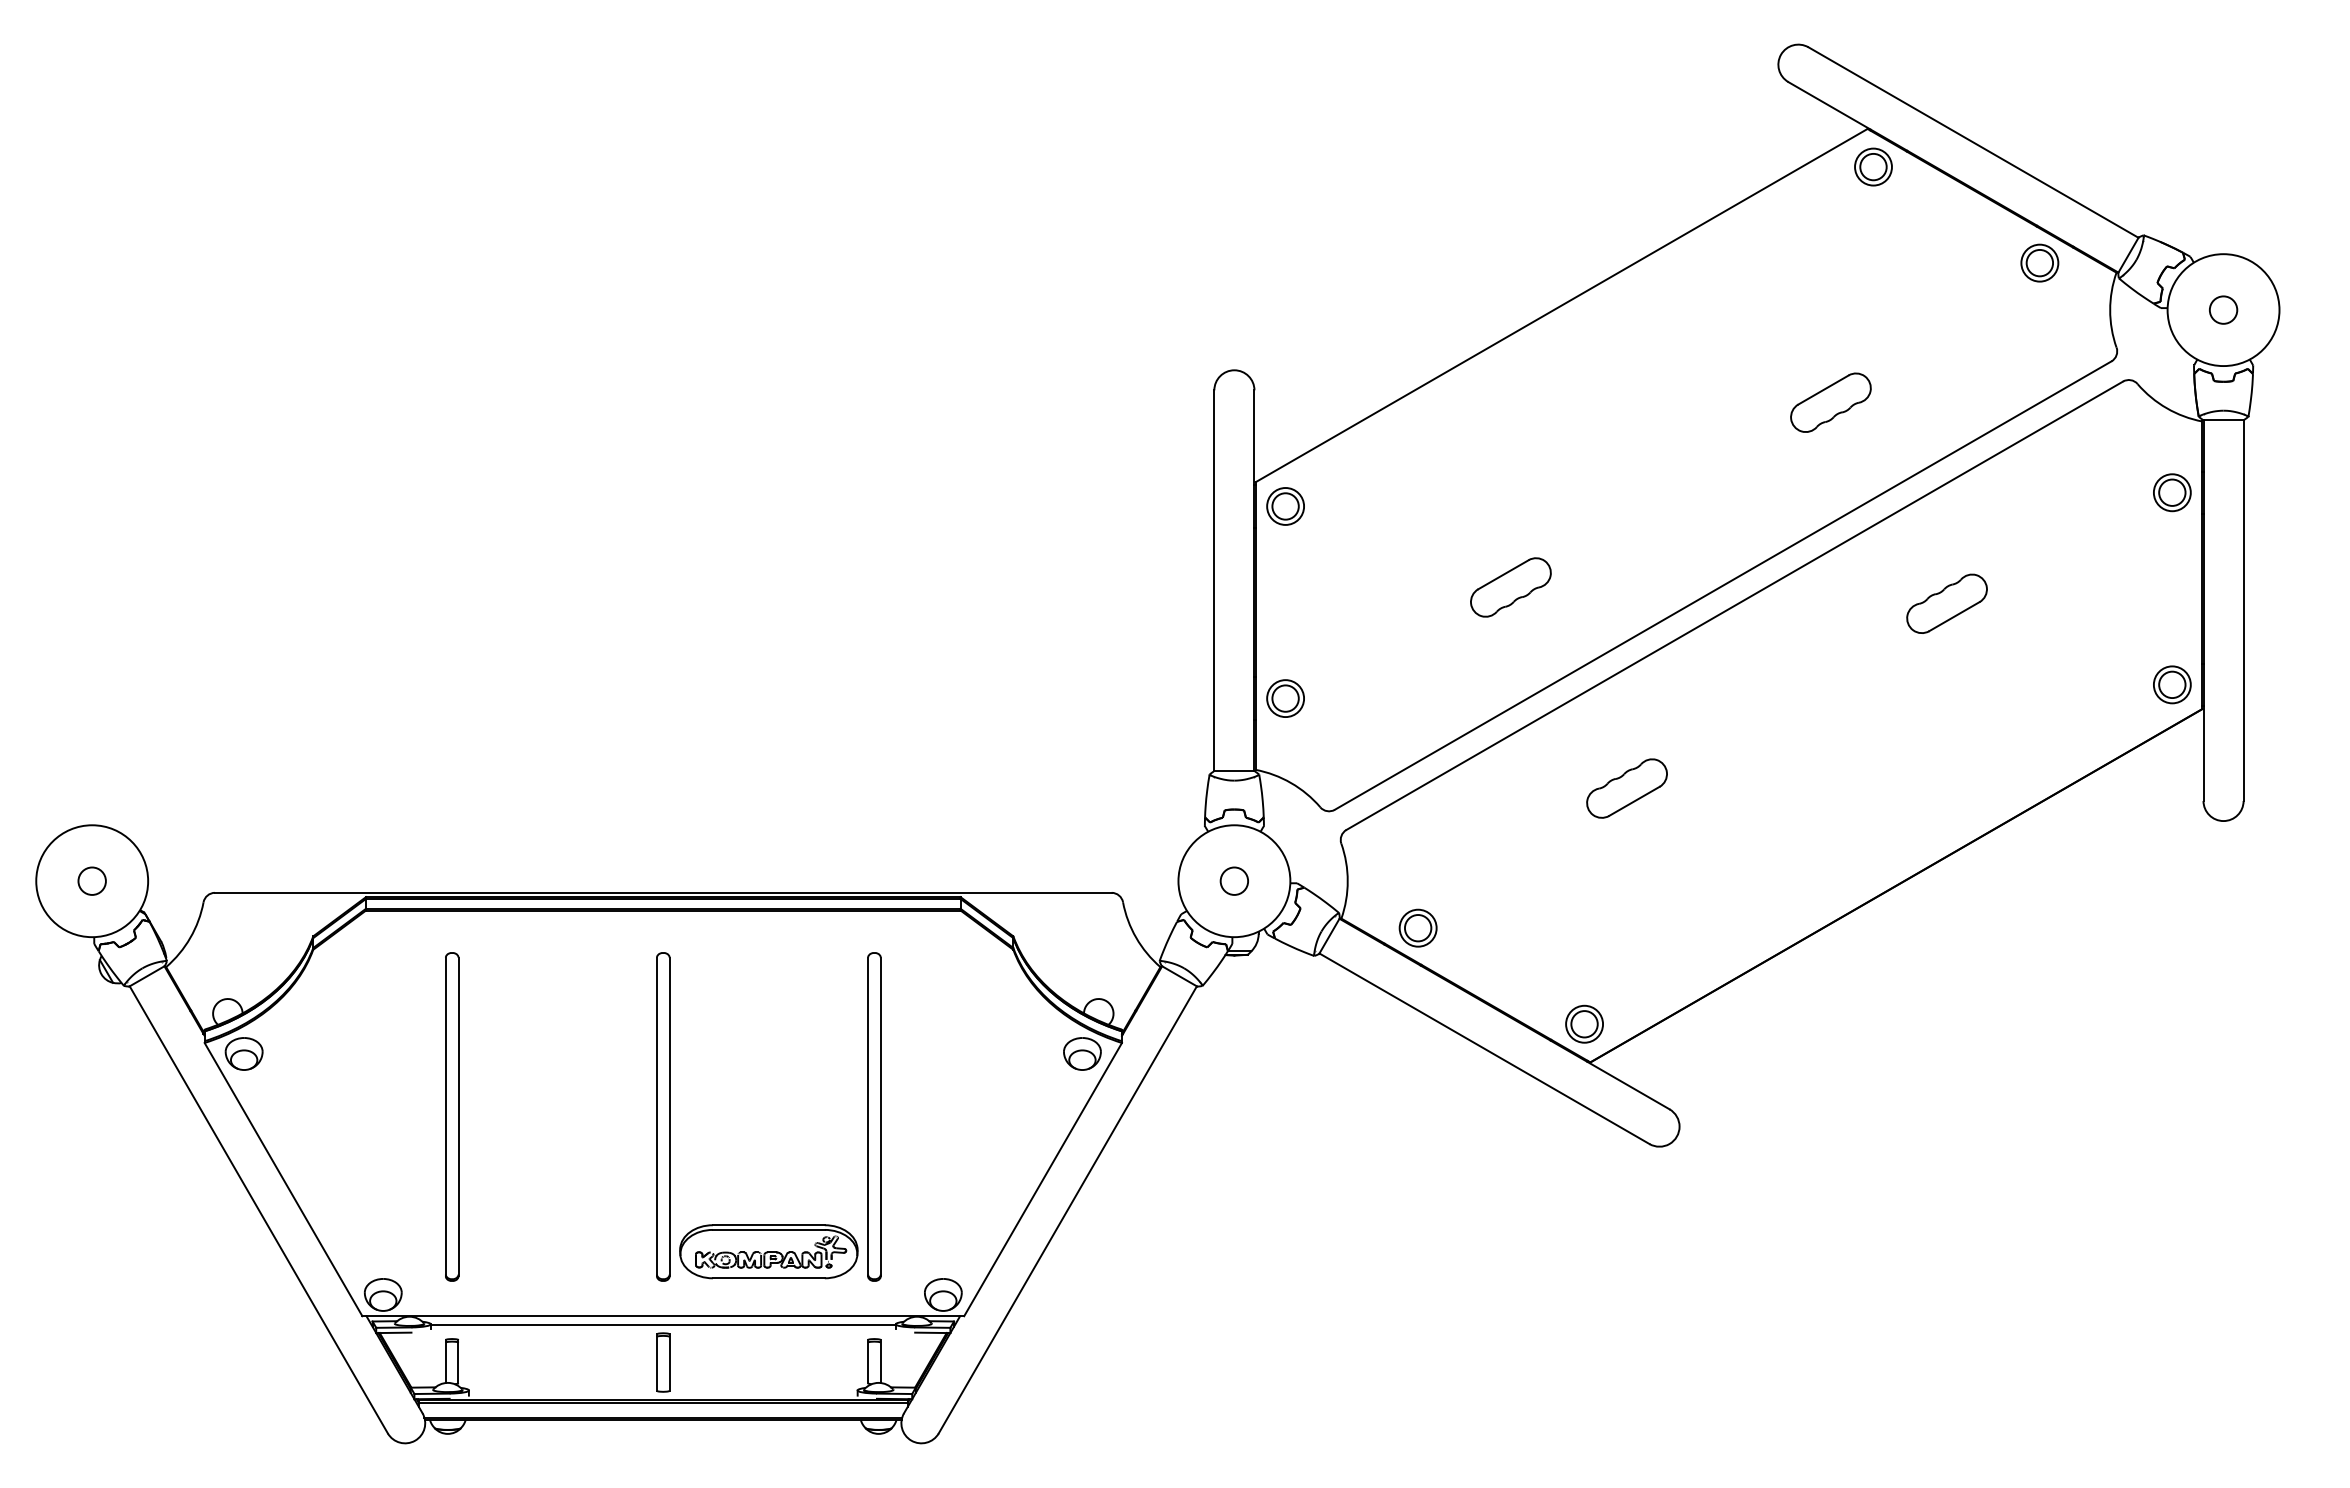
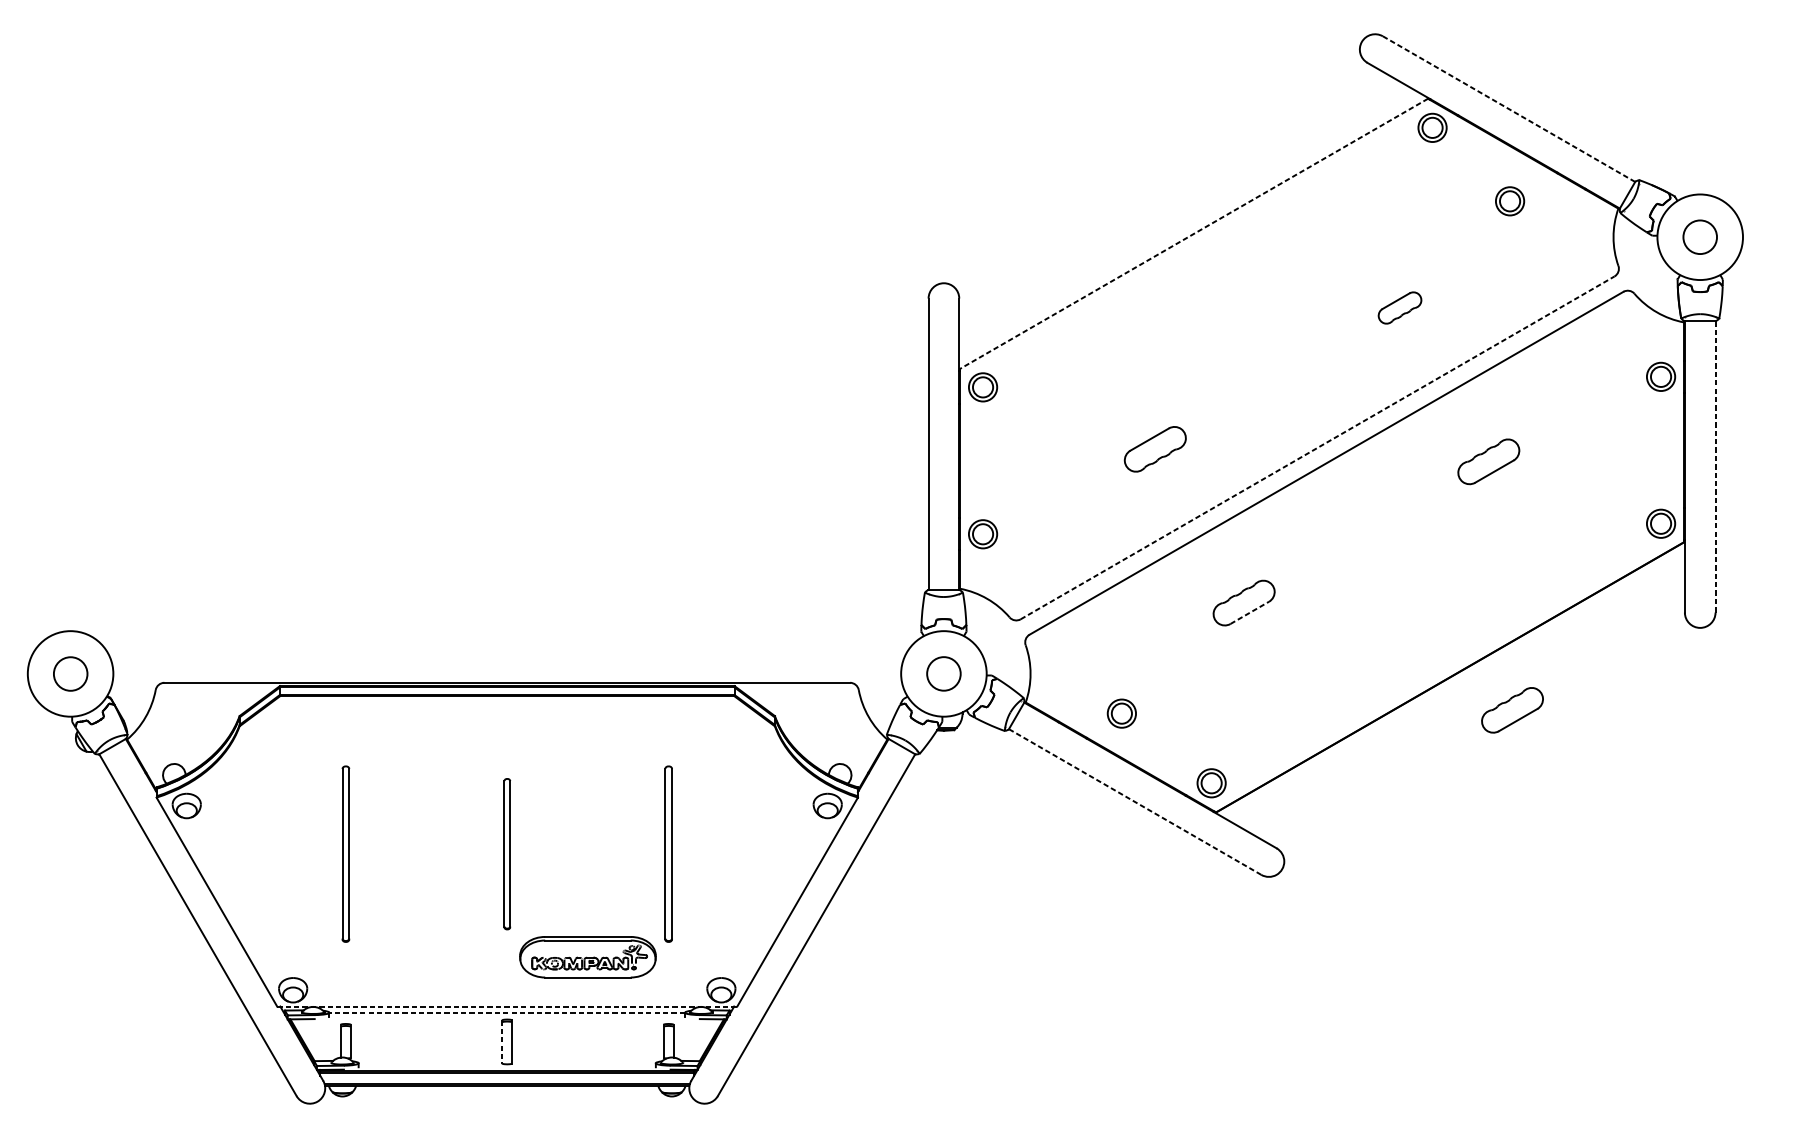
line: (1973, 142) -> (1509, 109), solid -> dashed
part: (2039, 262) -> (1509, 200), moved
line: (1561, 305) -> (1194, 233), solid -> dashed
circle: (2223, 309) -> (1700, 236), size x1.6
part: (1830, 402) -> (1399, 307), size x0.7
line: (1723, 585) -> (1317, 447), solid -> dashed
line: (2243, 610) -> (1715, 466), solid -> dashed
line: (1634, 801) -> (1249, 612), solid -> dashed
circle: (91, 880) -> (70, 673), size x1.6
circle: (1234, 880) -> (943, 673), size x1.6
part: (1417, 927) -> (1121, 713), moved
part: (1977, 928) -> (1512, 710), added
line: (1484, 1048) -> (1135, 801), solid -> dashed
part: (452, 1116) -> (346, 853), size x0.7
part: (663, 1116) -> (507, 853), size x0.6
part: (874, 1116) -> (668, 853), size x0.7
line: (663, 1316) -> (507, 1006), solid -> dashed
line: (663, 1324) -> (507, 1012), solid -> dashed
line: (656, 1363) -> (502, 1042), solid -> dashed

